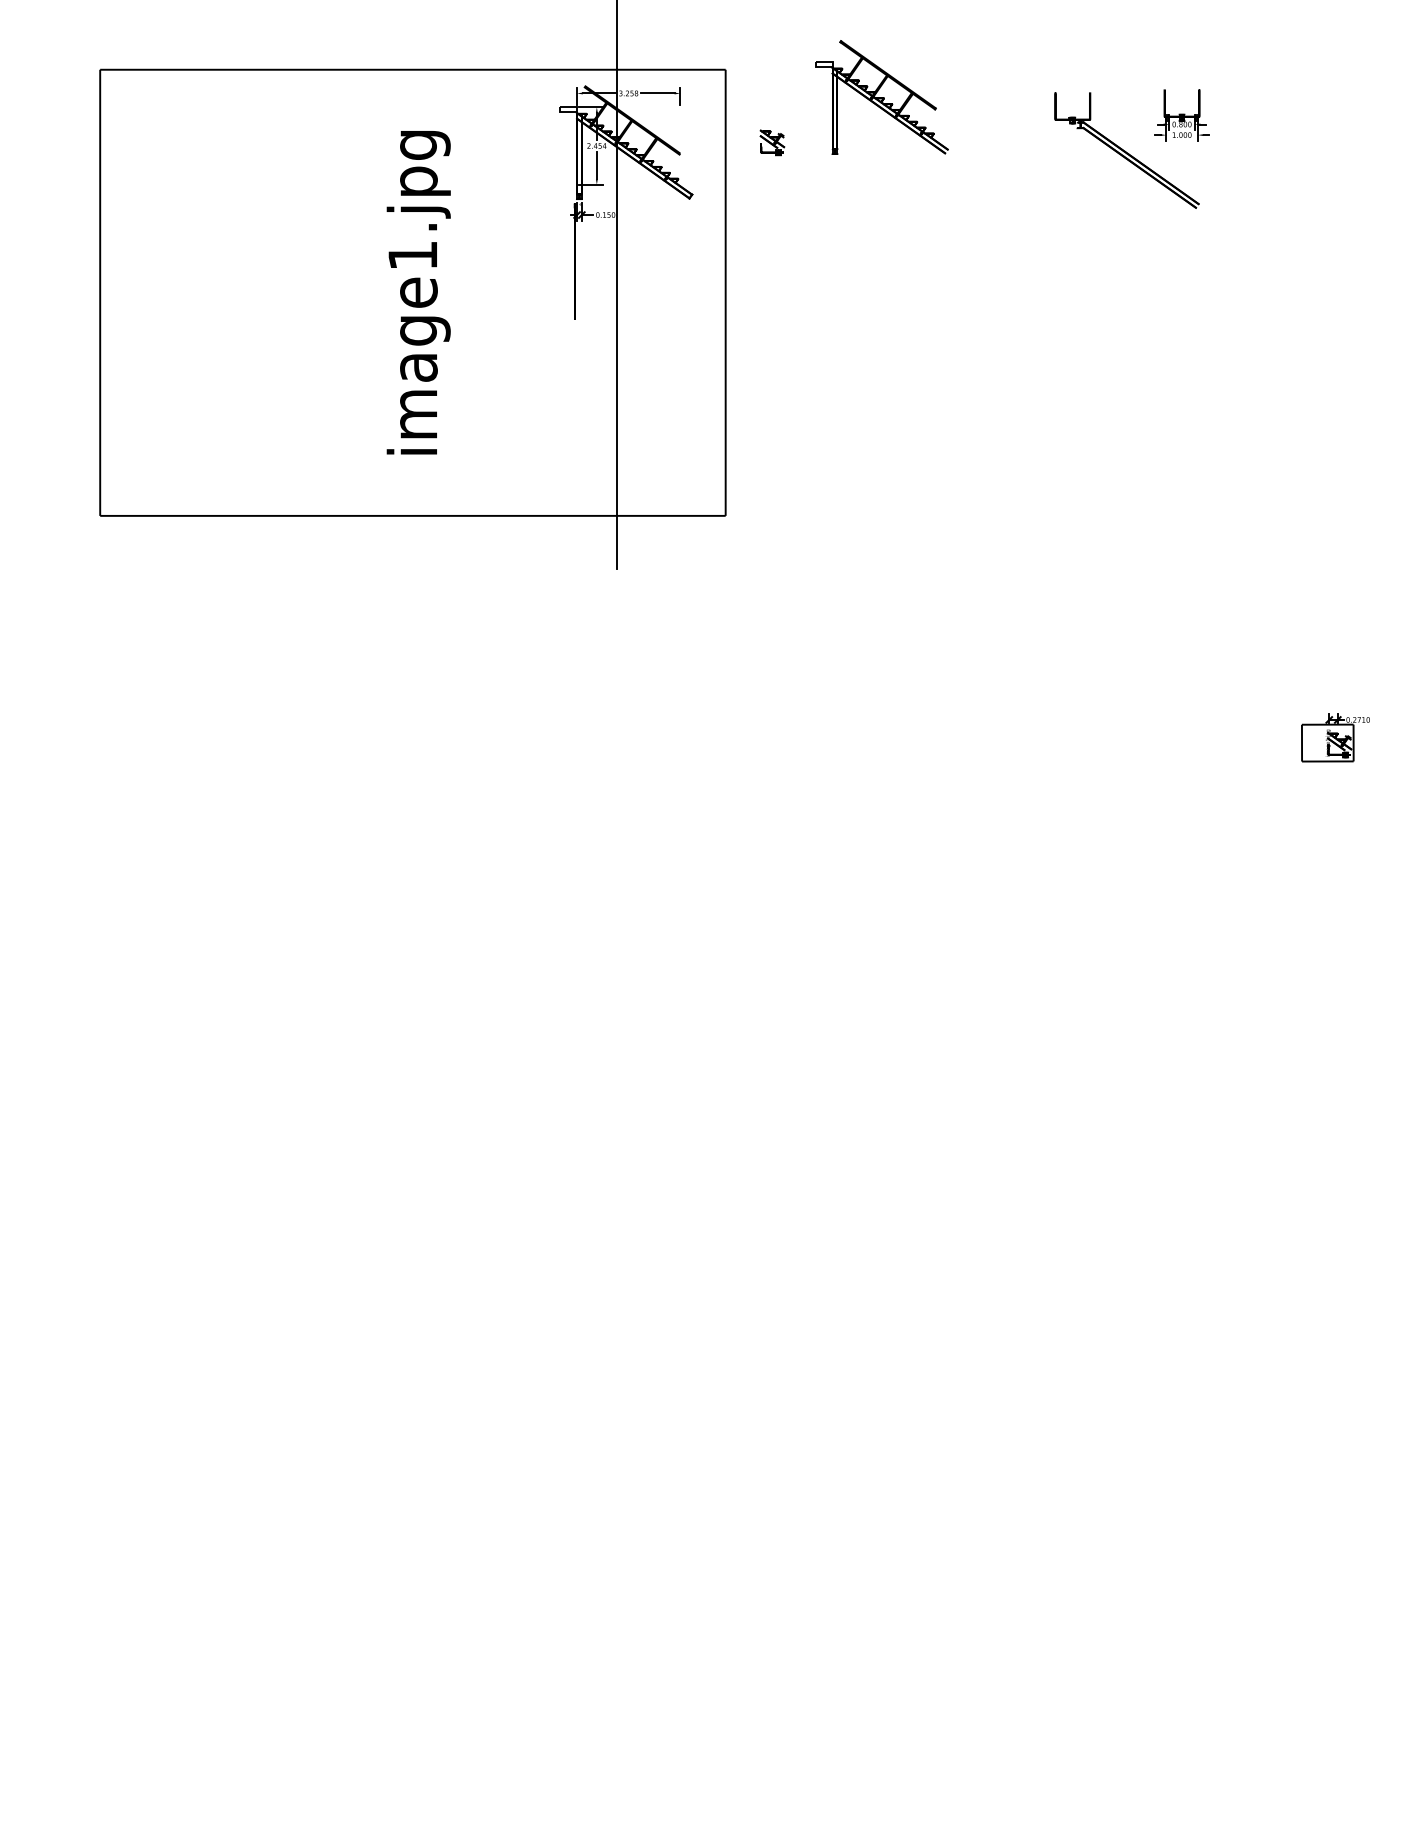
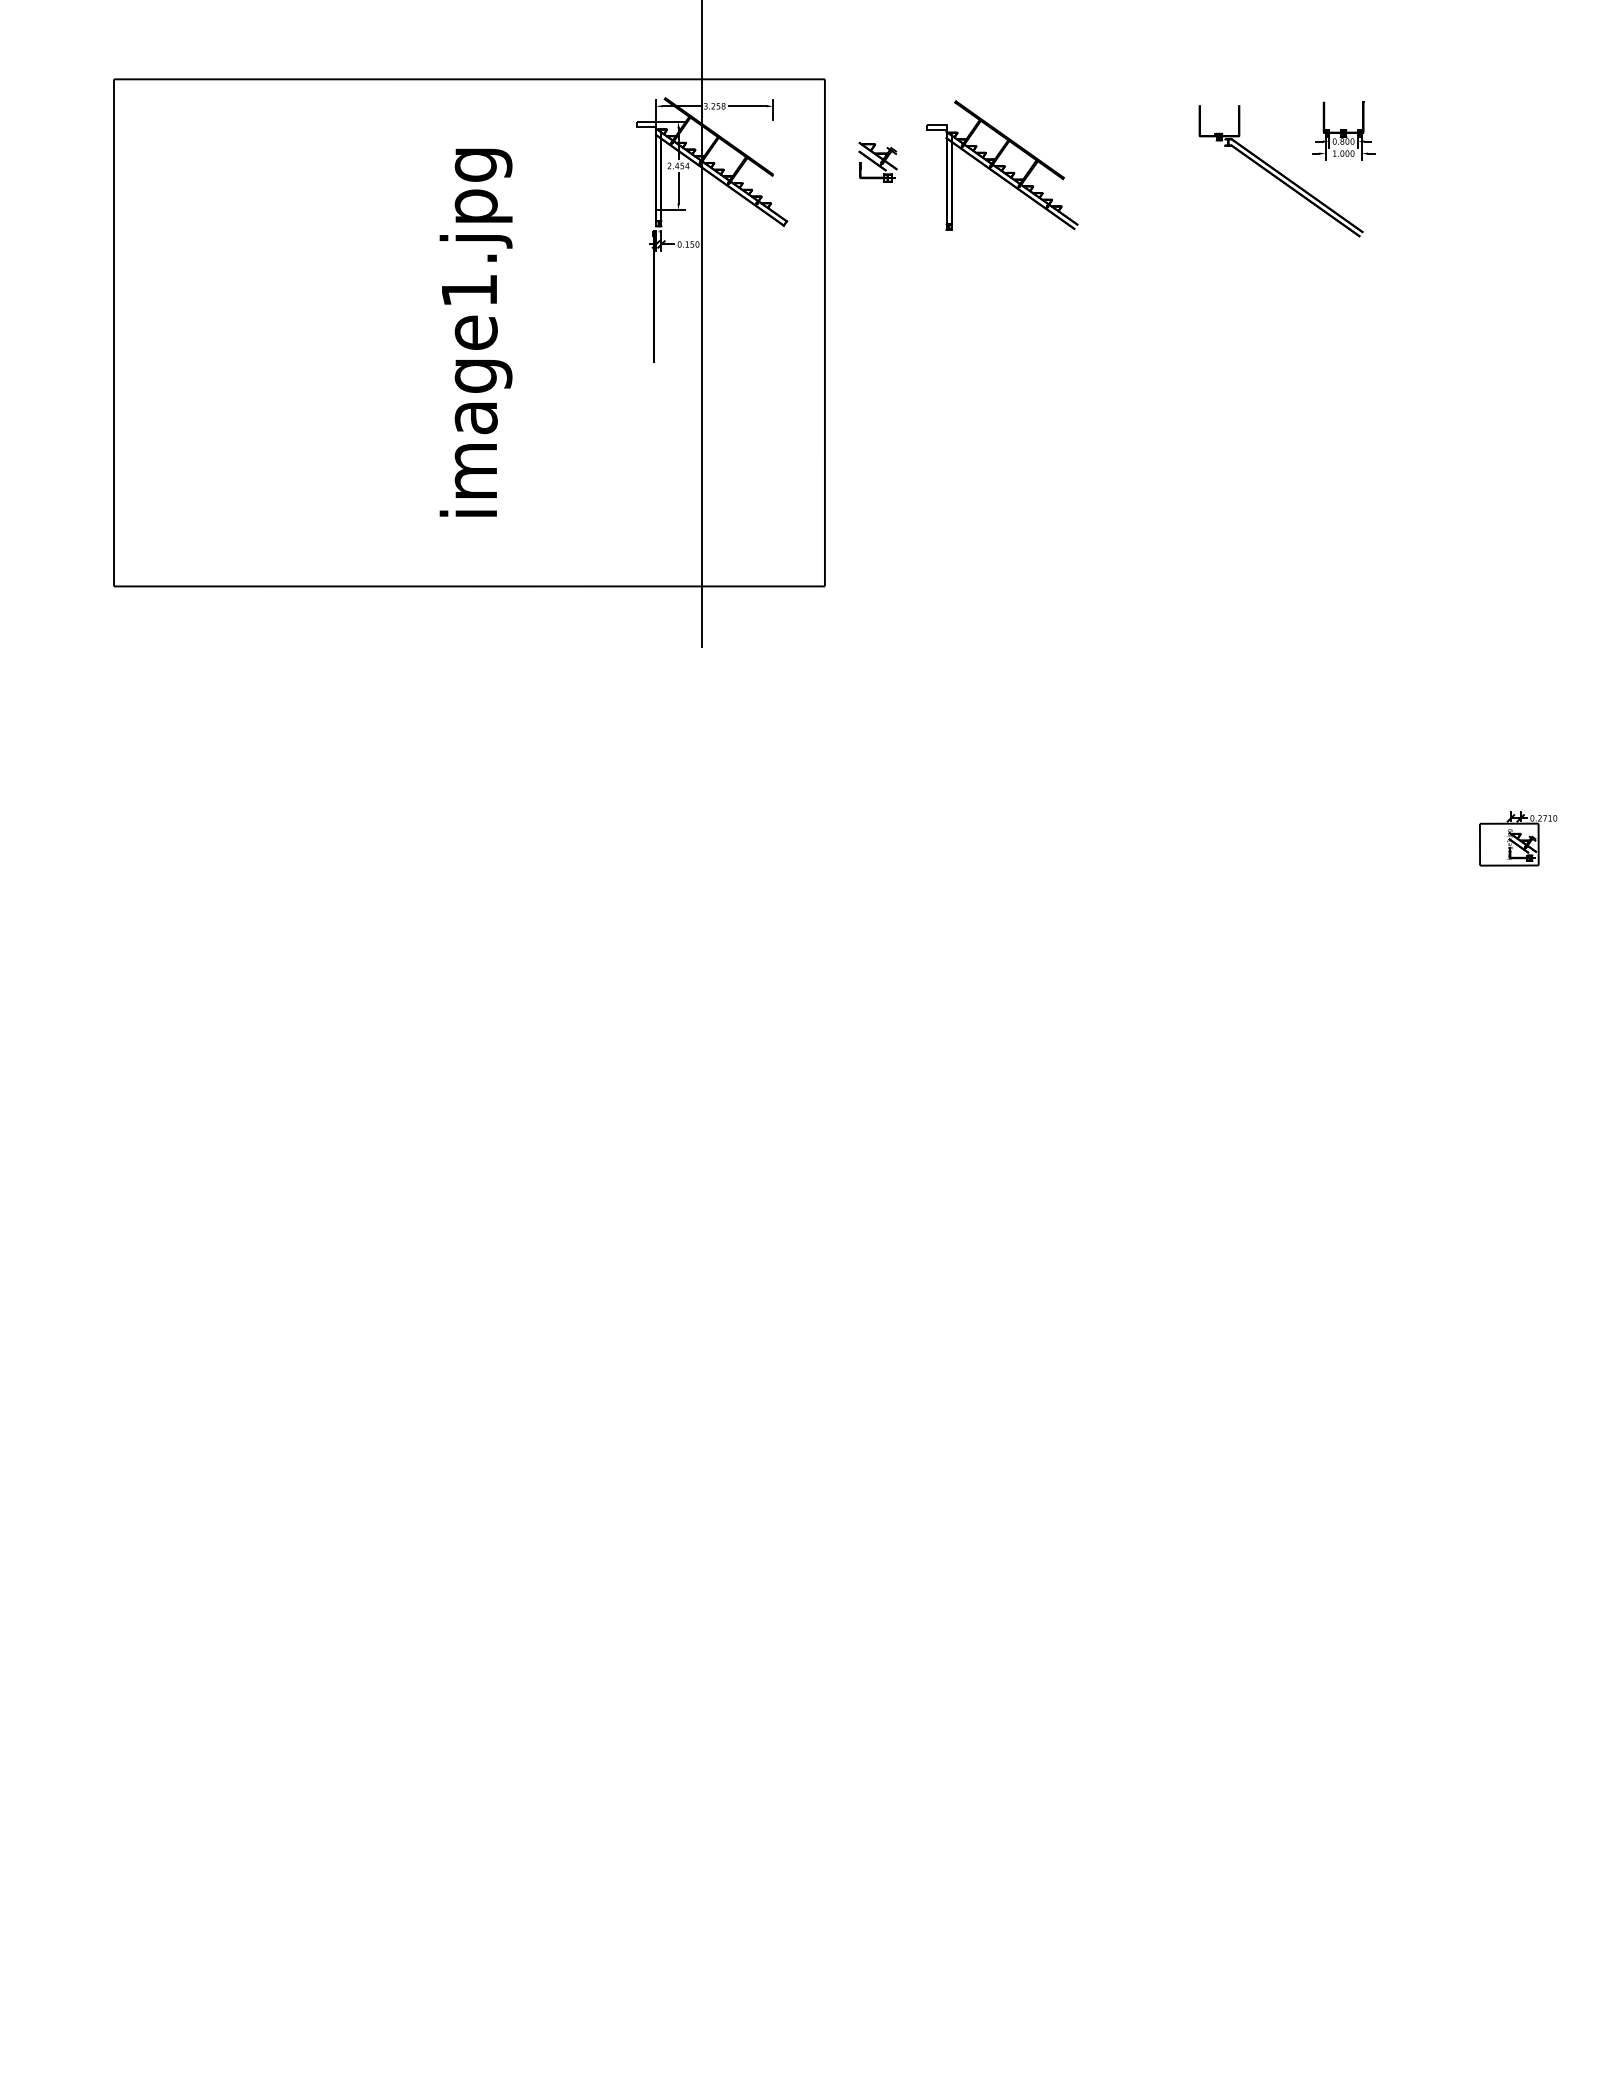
part: (881, 97) -> (1002, 165), moved
part: (772, 142) -> (878, 162), size x1.4

